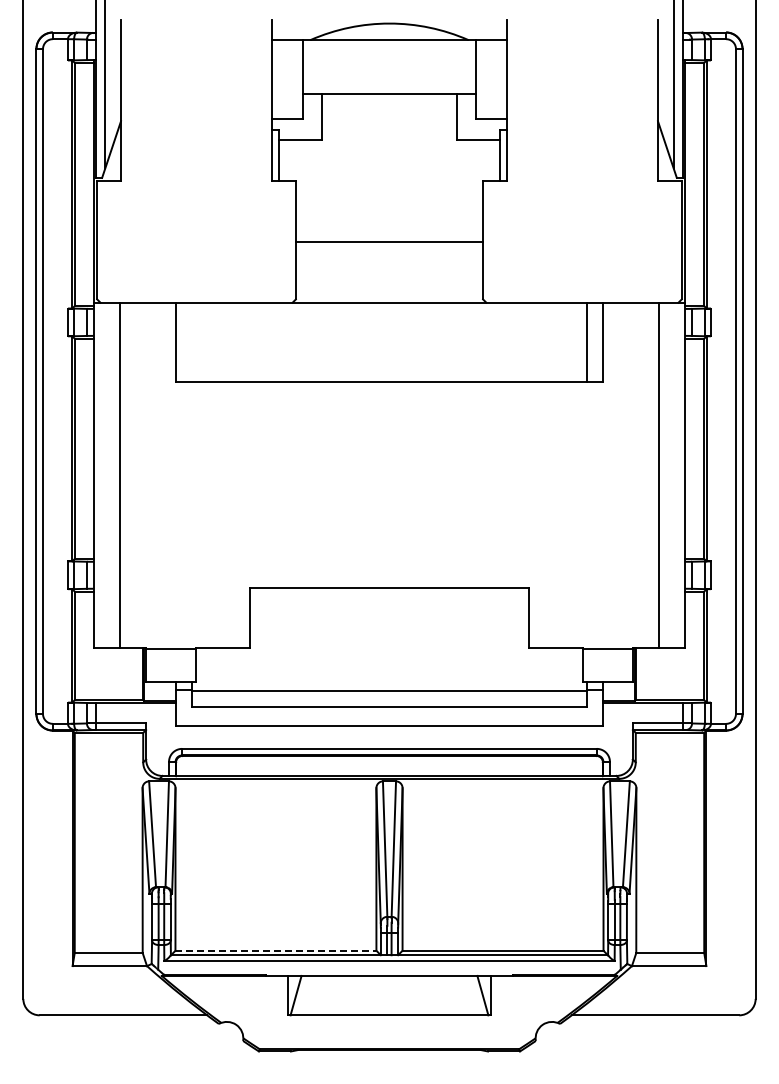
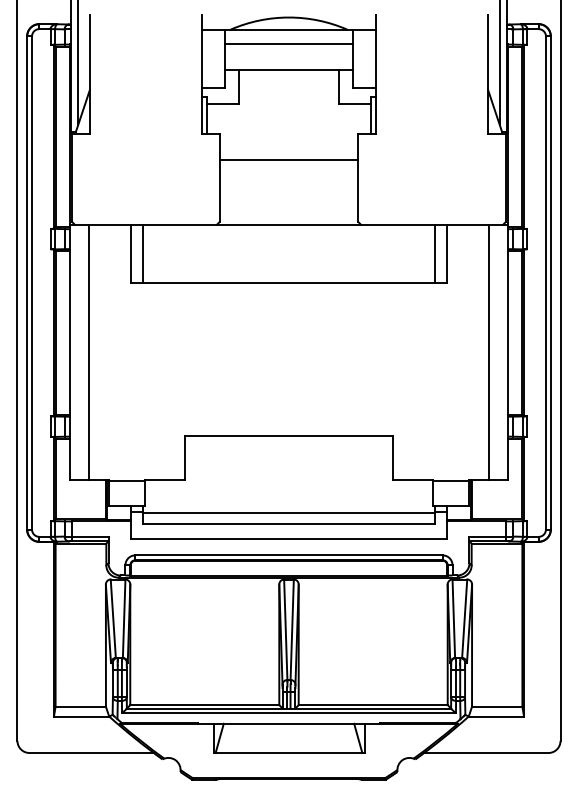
line: (389, 59) -> (289, 44), added
line: (389, 241) -> (289, 159), moved
line: (192, 341) -> (142, 253), added
line: (276, 950) -> (205, 704), dashed -> solid

